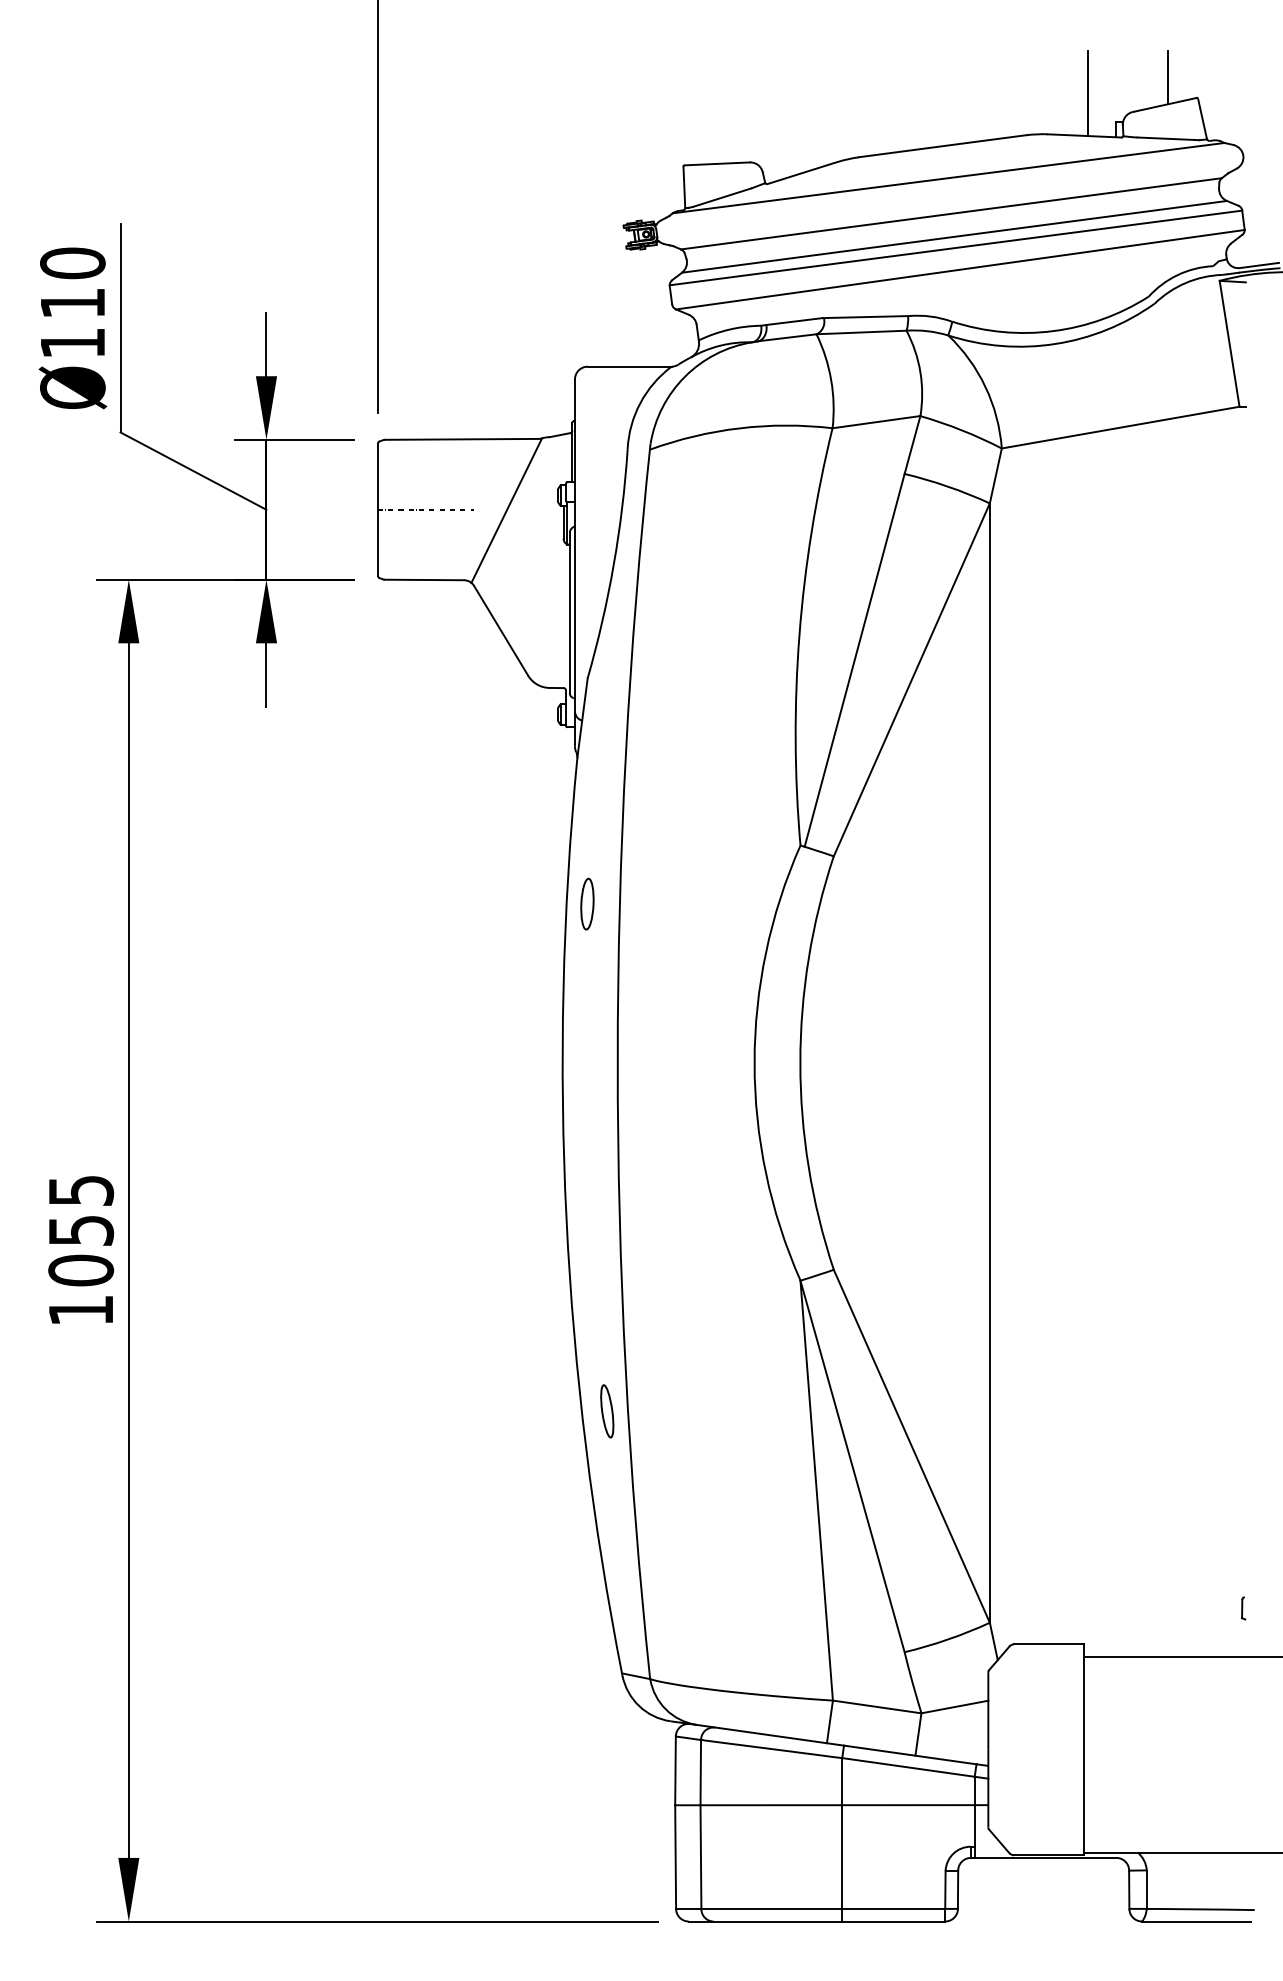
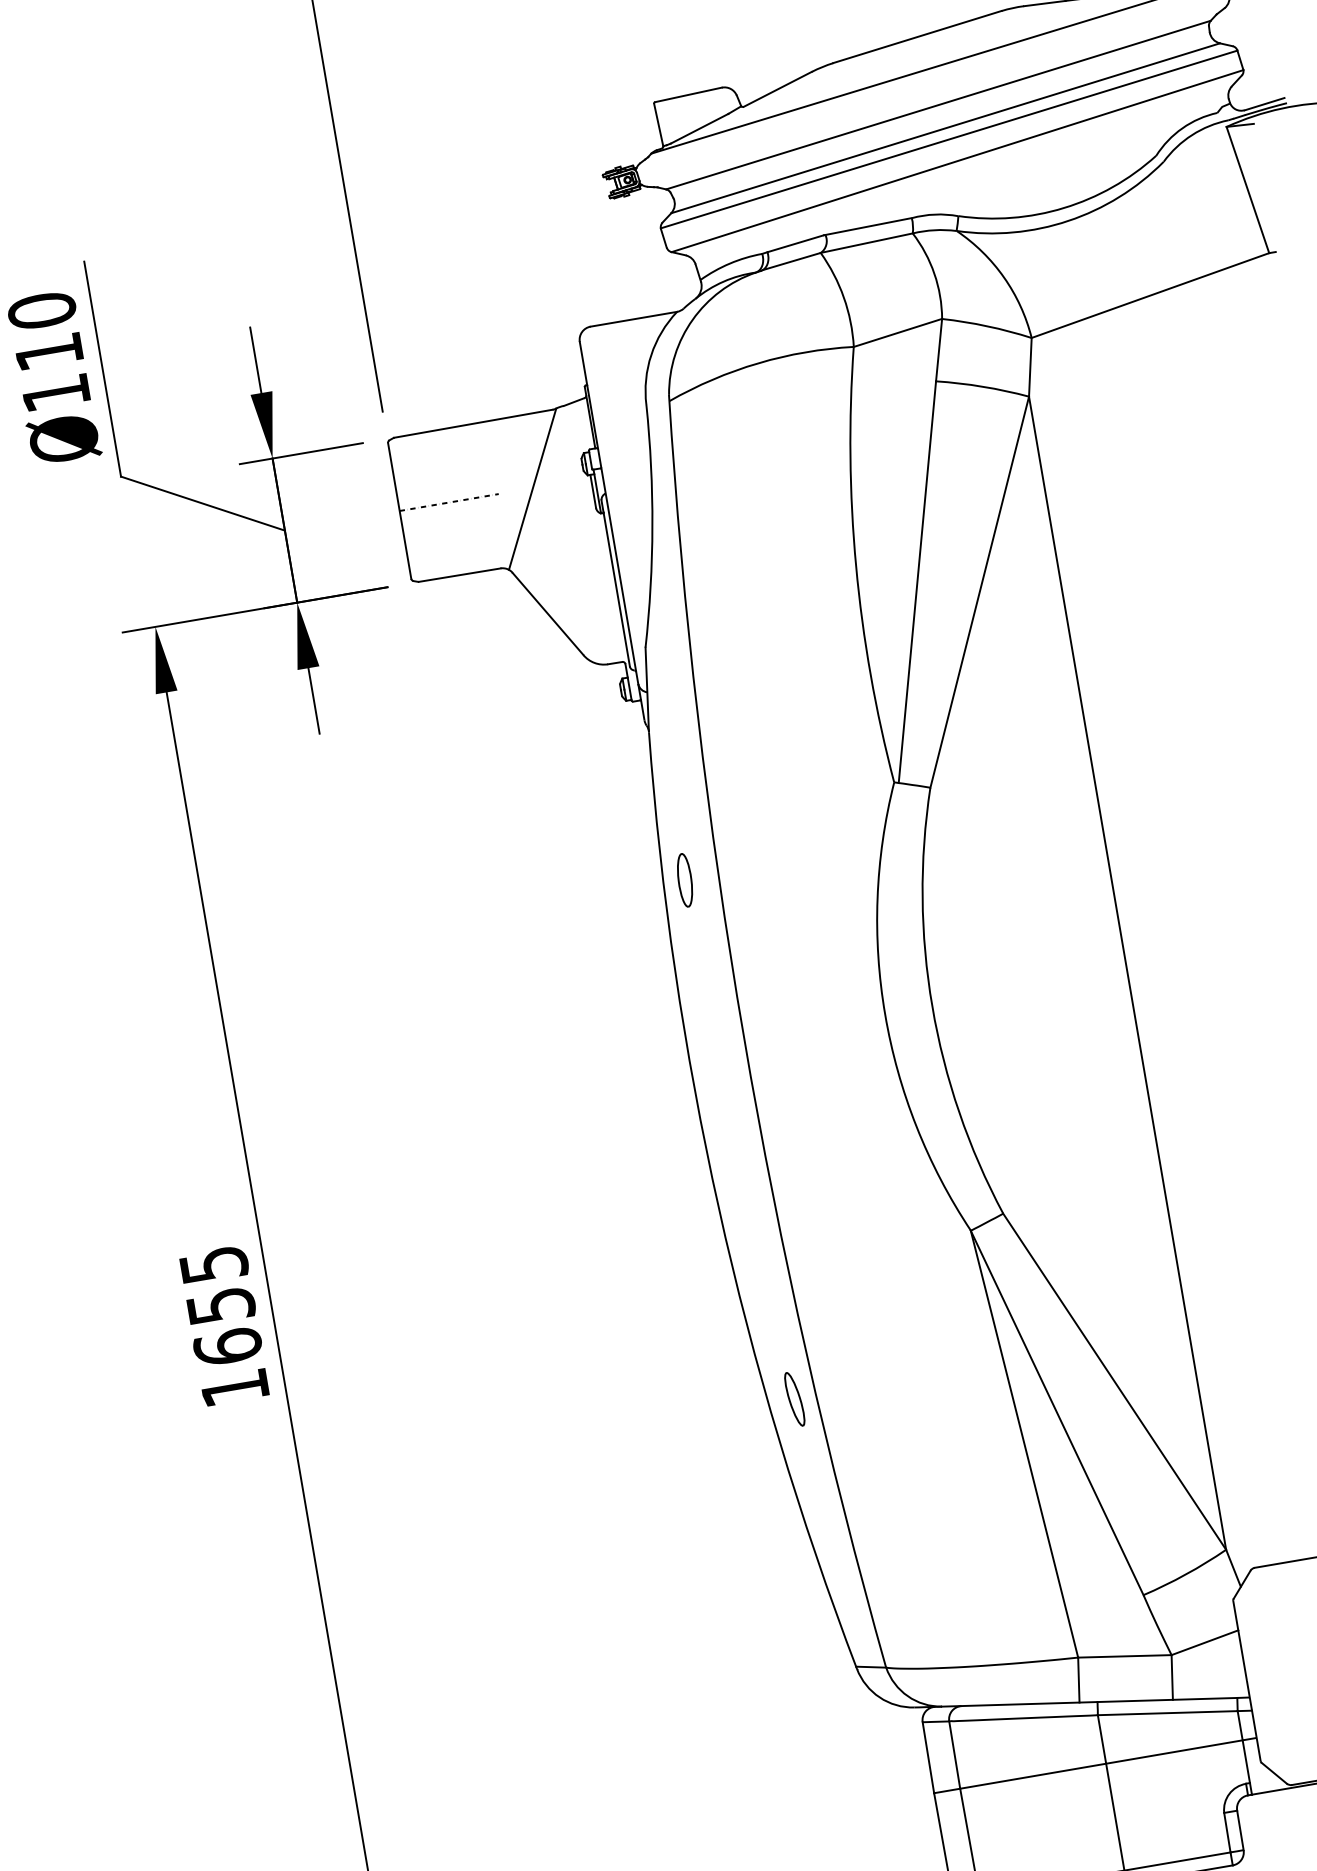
text: (80, 1270) -> (227, 1347), 1055 -> 1655

